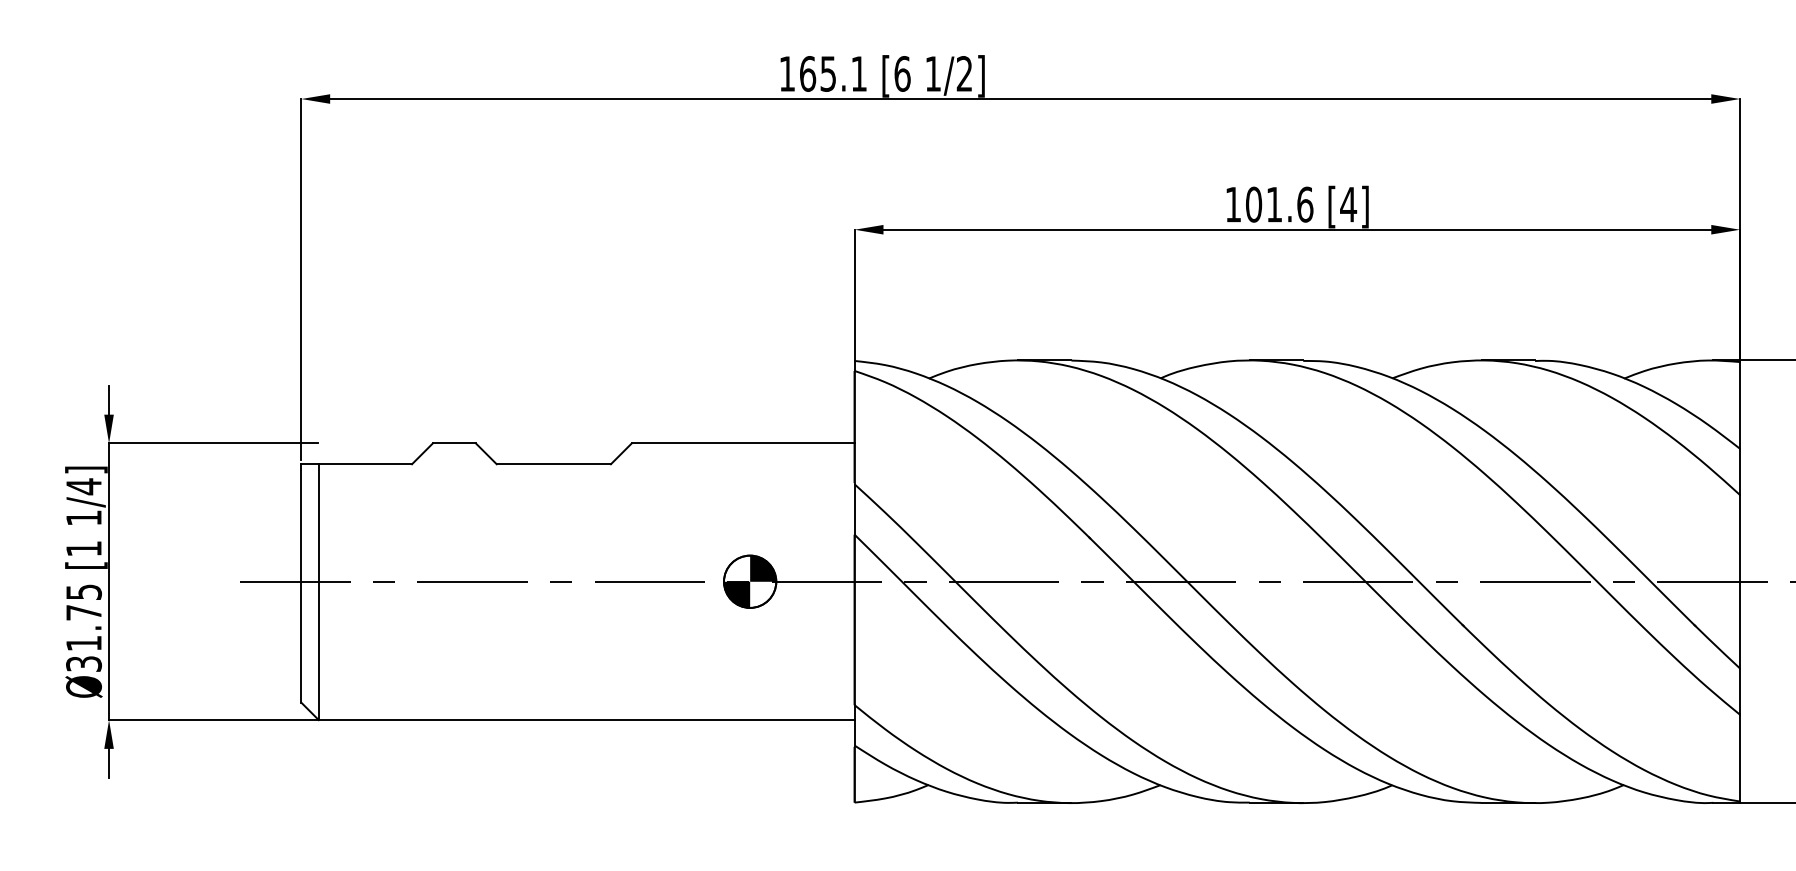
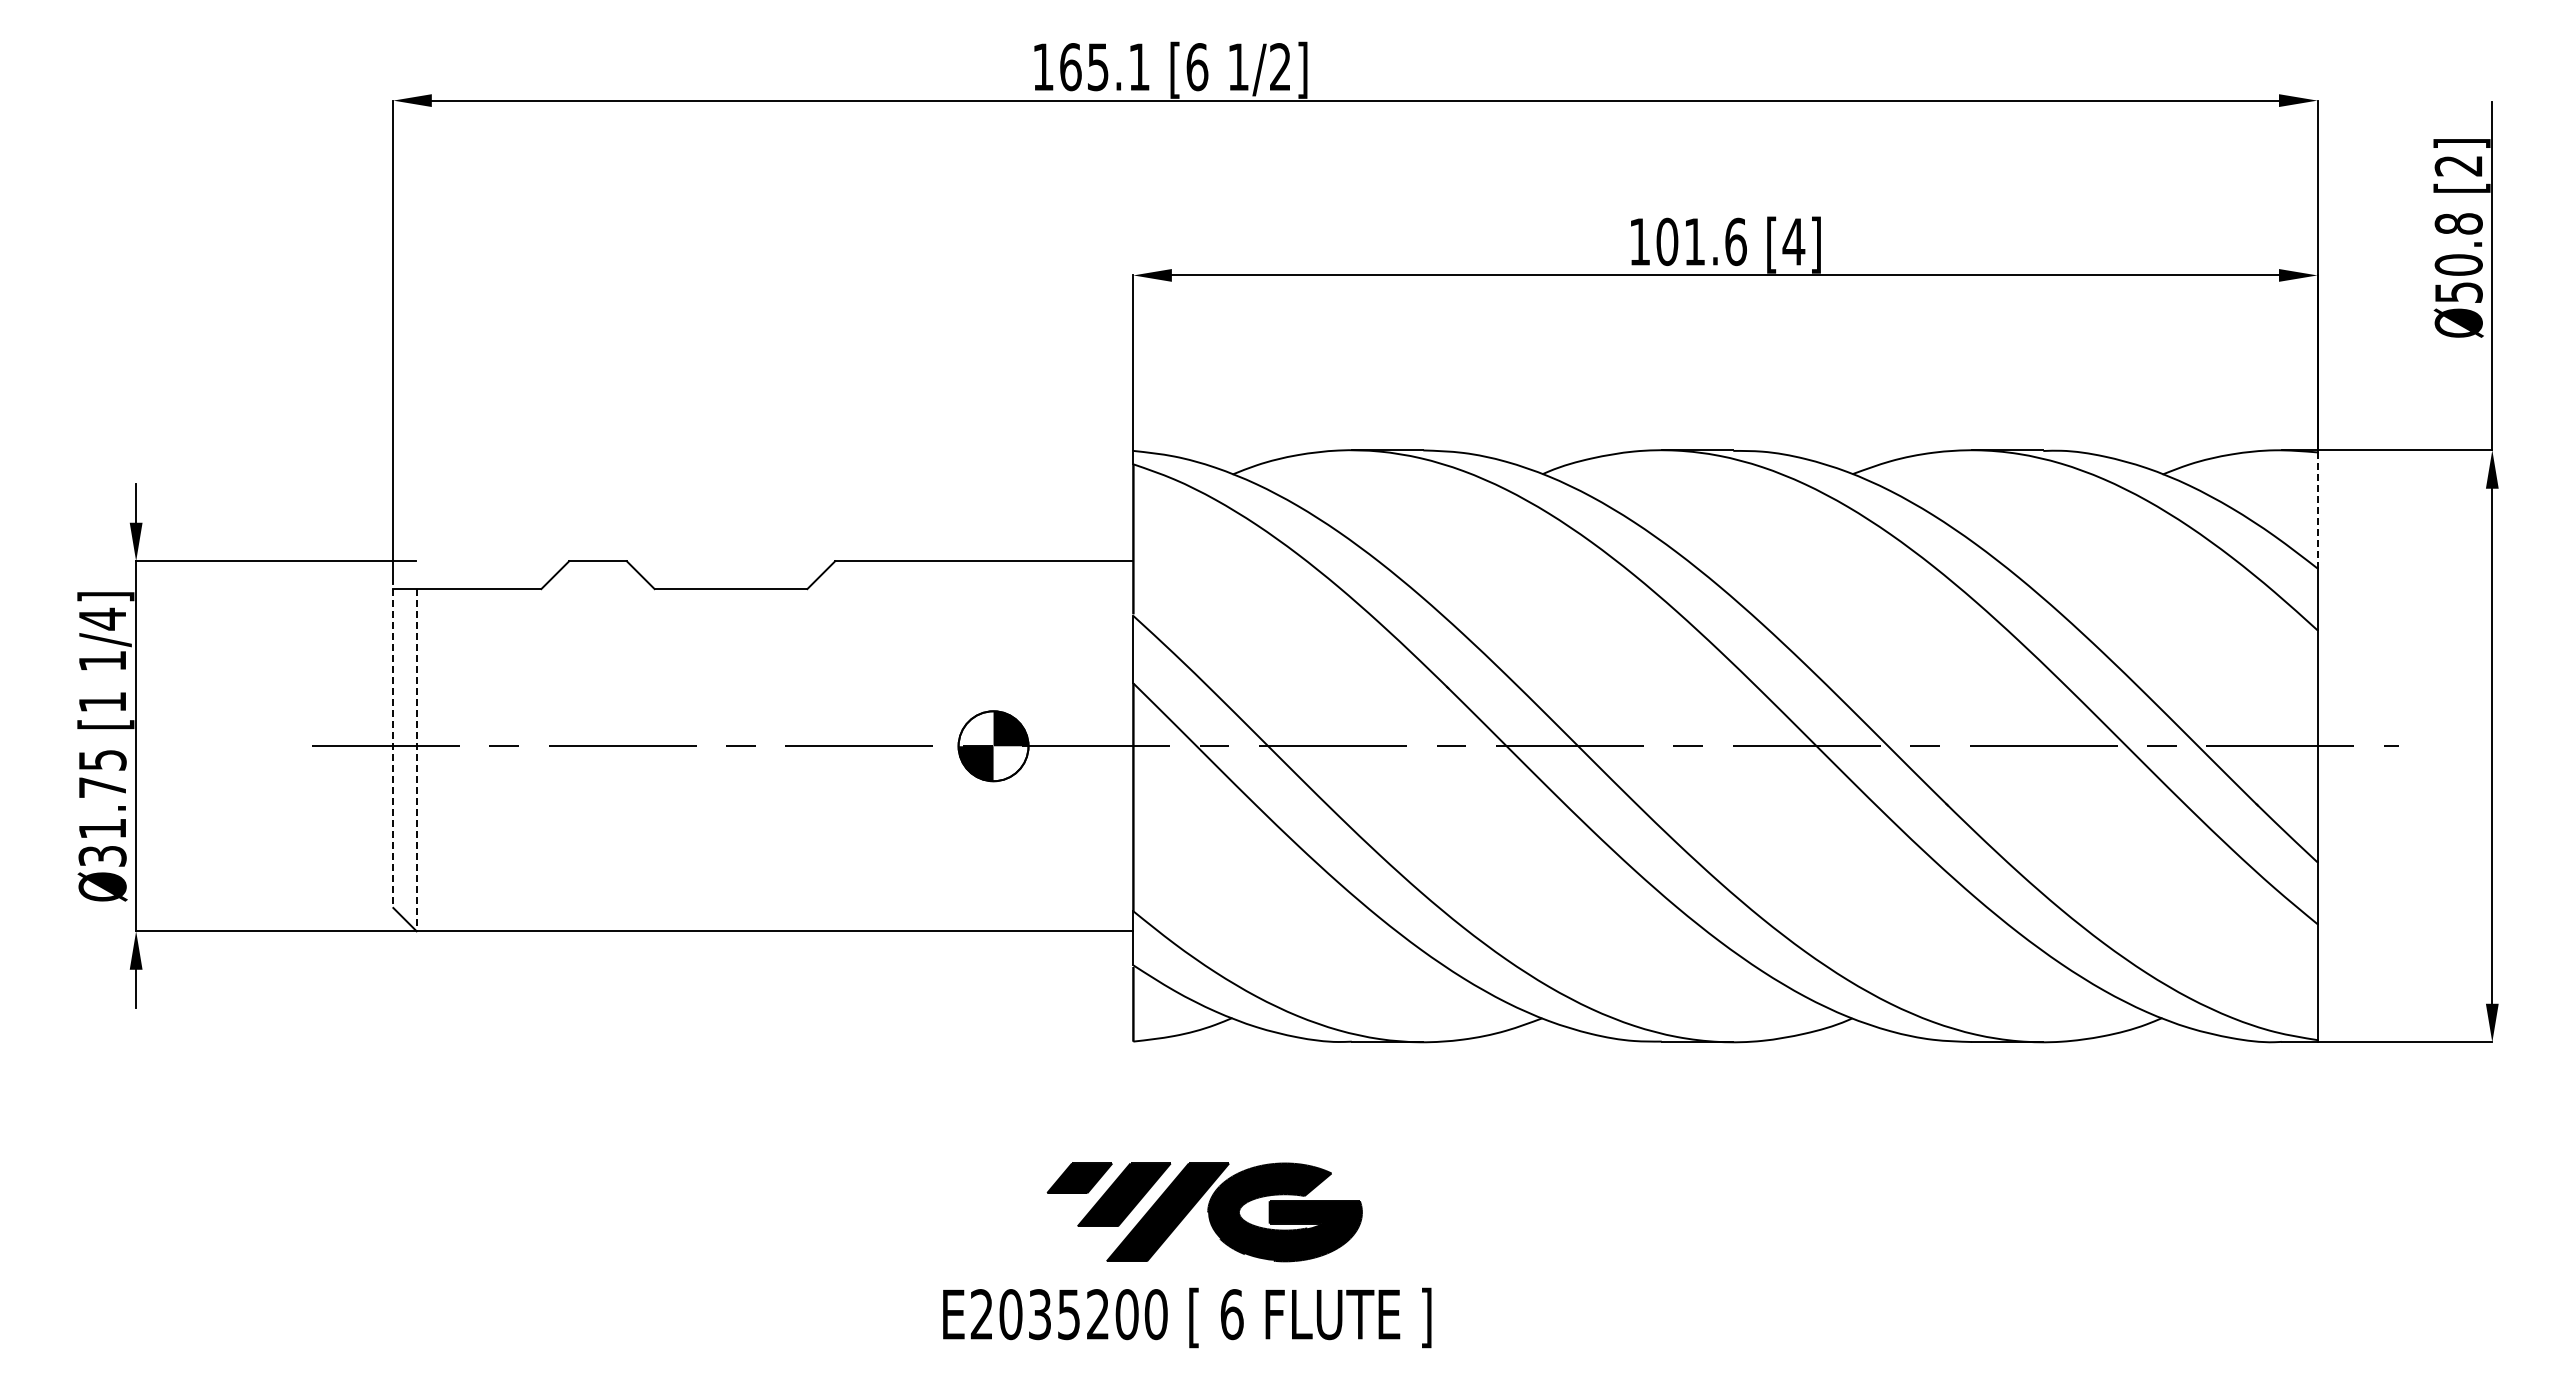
line: (1740, 404) -> (2317, 509), solid -> dashed
line: (301, 584) -> (393, 749), solid -> dashed
line: (318, 592) -> (416, 760), solid -> dashed

